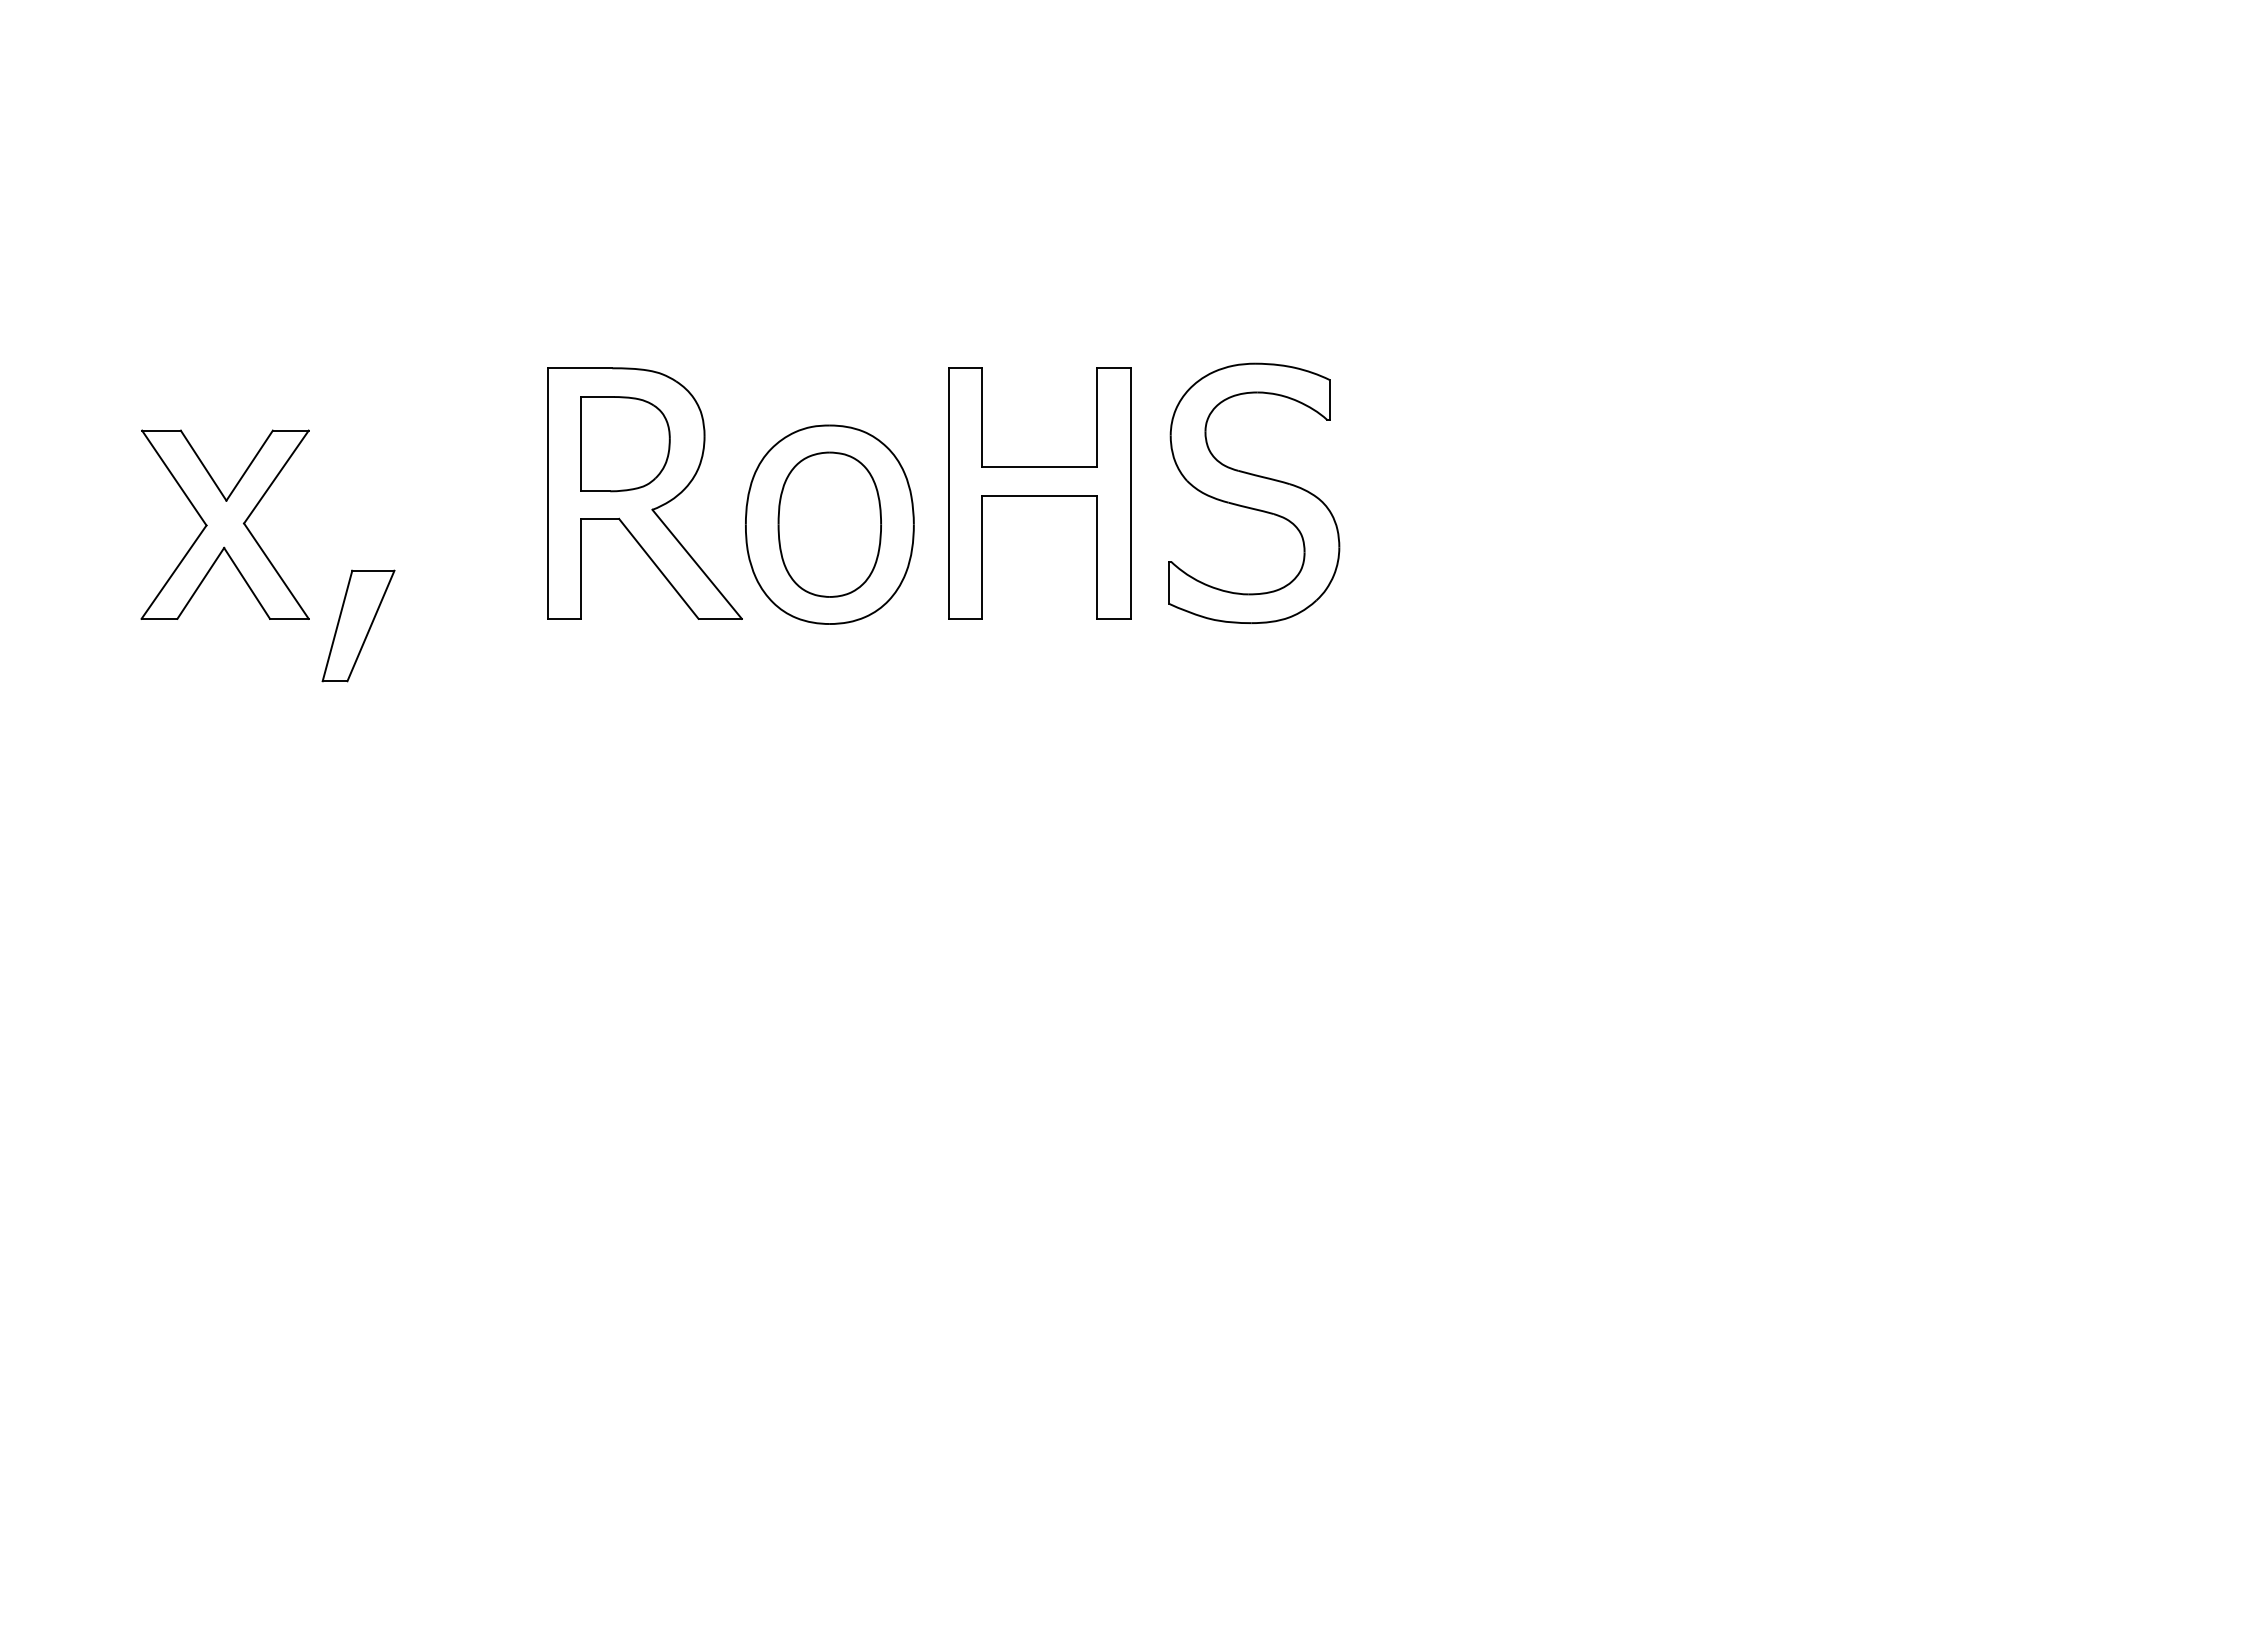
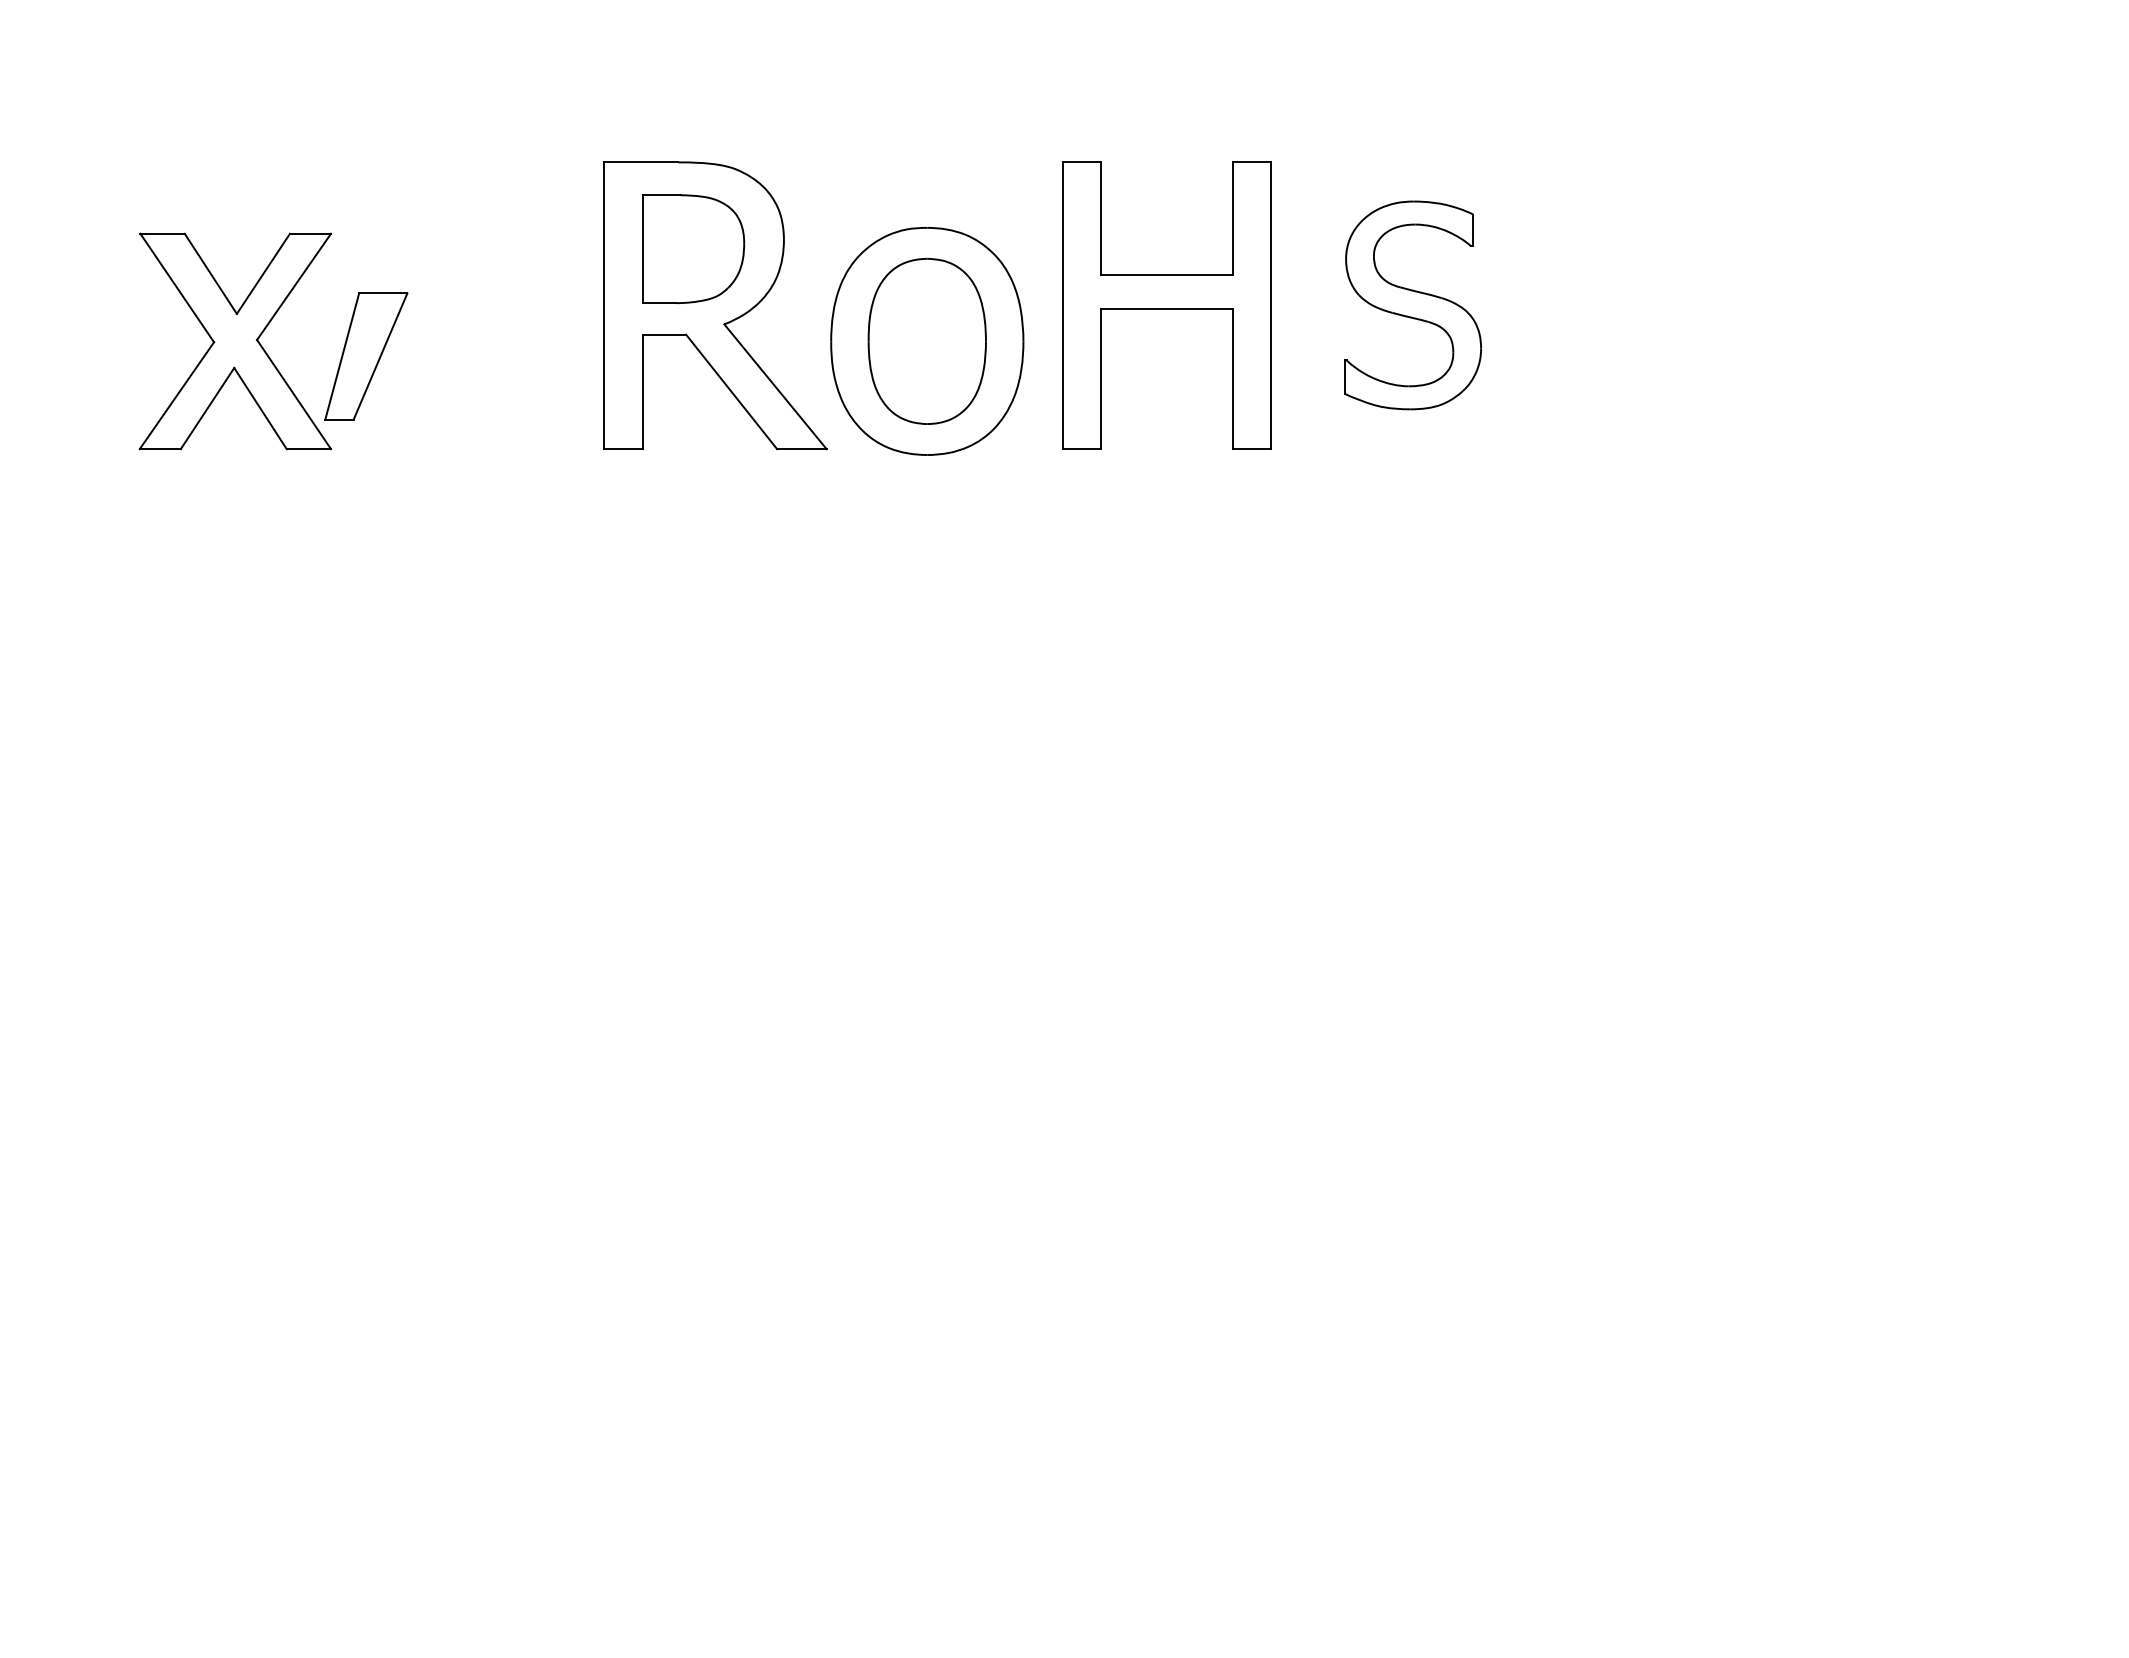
part: (1254, 492) -> (1413, 304), size x0.7
part: (358, 625) -> (366, 356), moved

